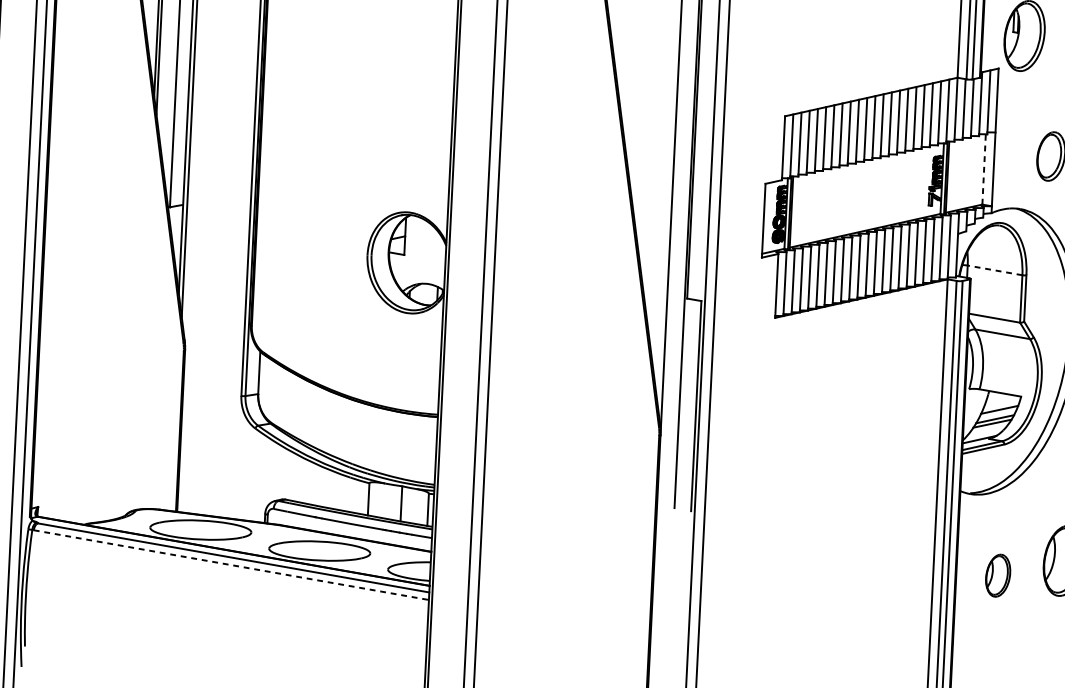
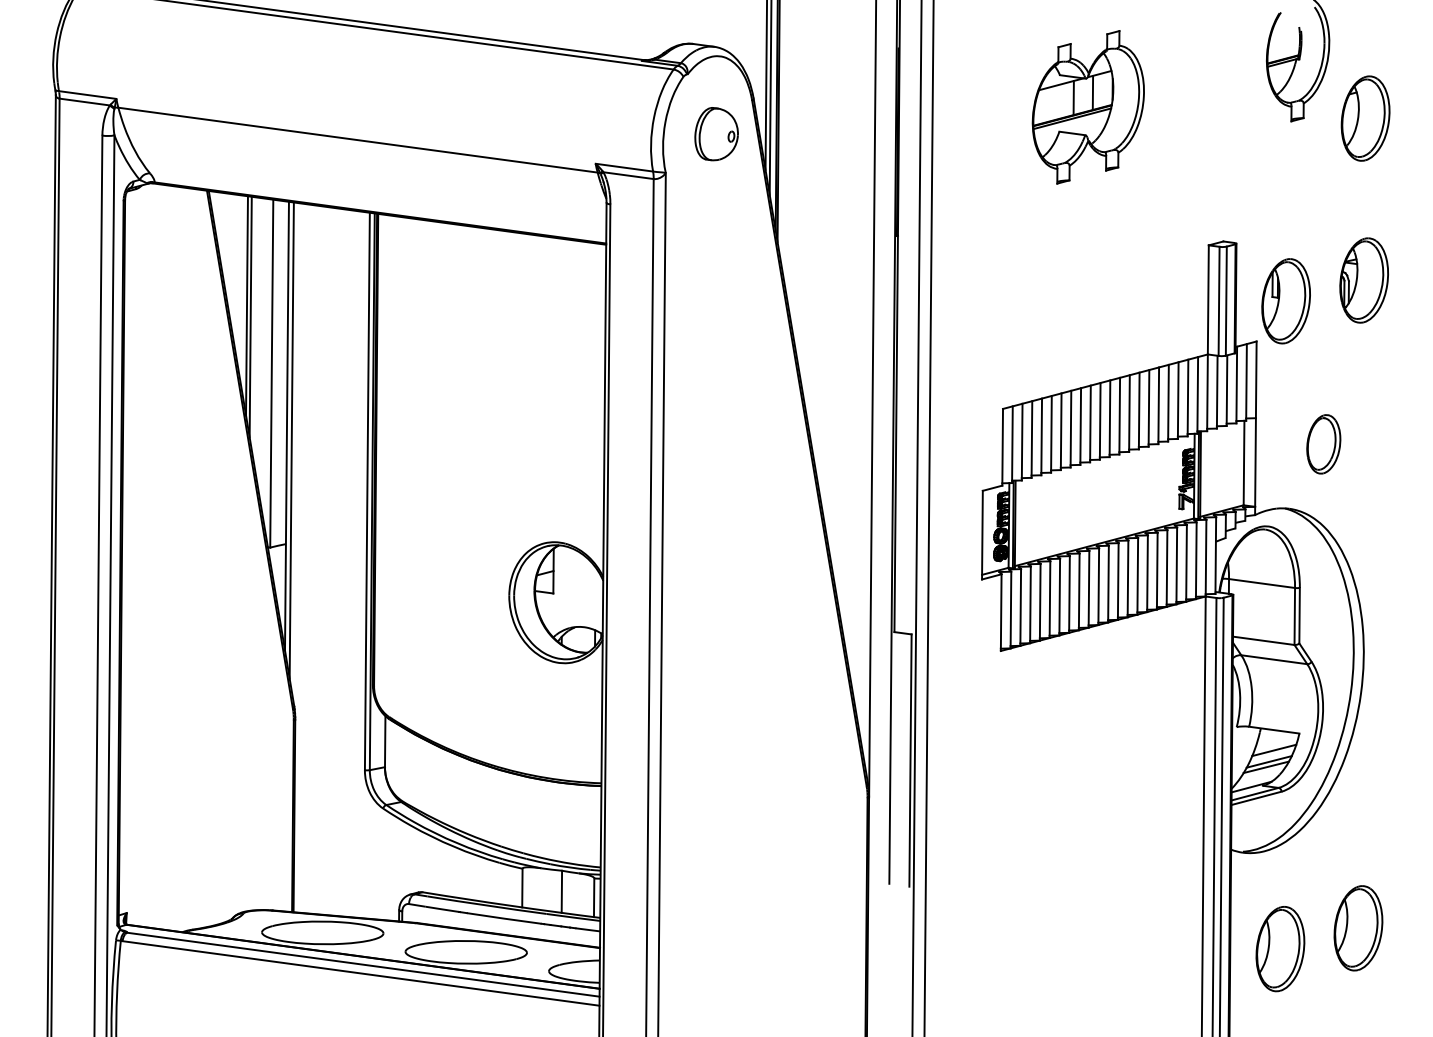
line: (984, 168) -> (1244, 462), dashed -> solid
line: (994, 270) -> (1261, 583), dashed -> solid
line: (231, 565) -> (361, 973), dashed -> solid
part: (998, 575) -> (1280, 949), size x1.67

